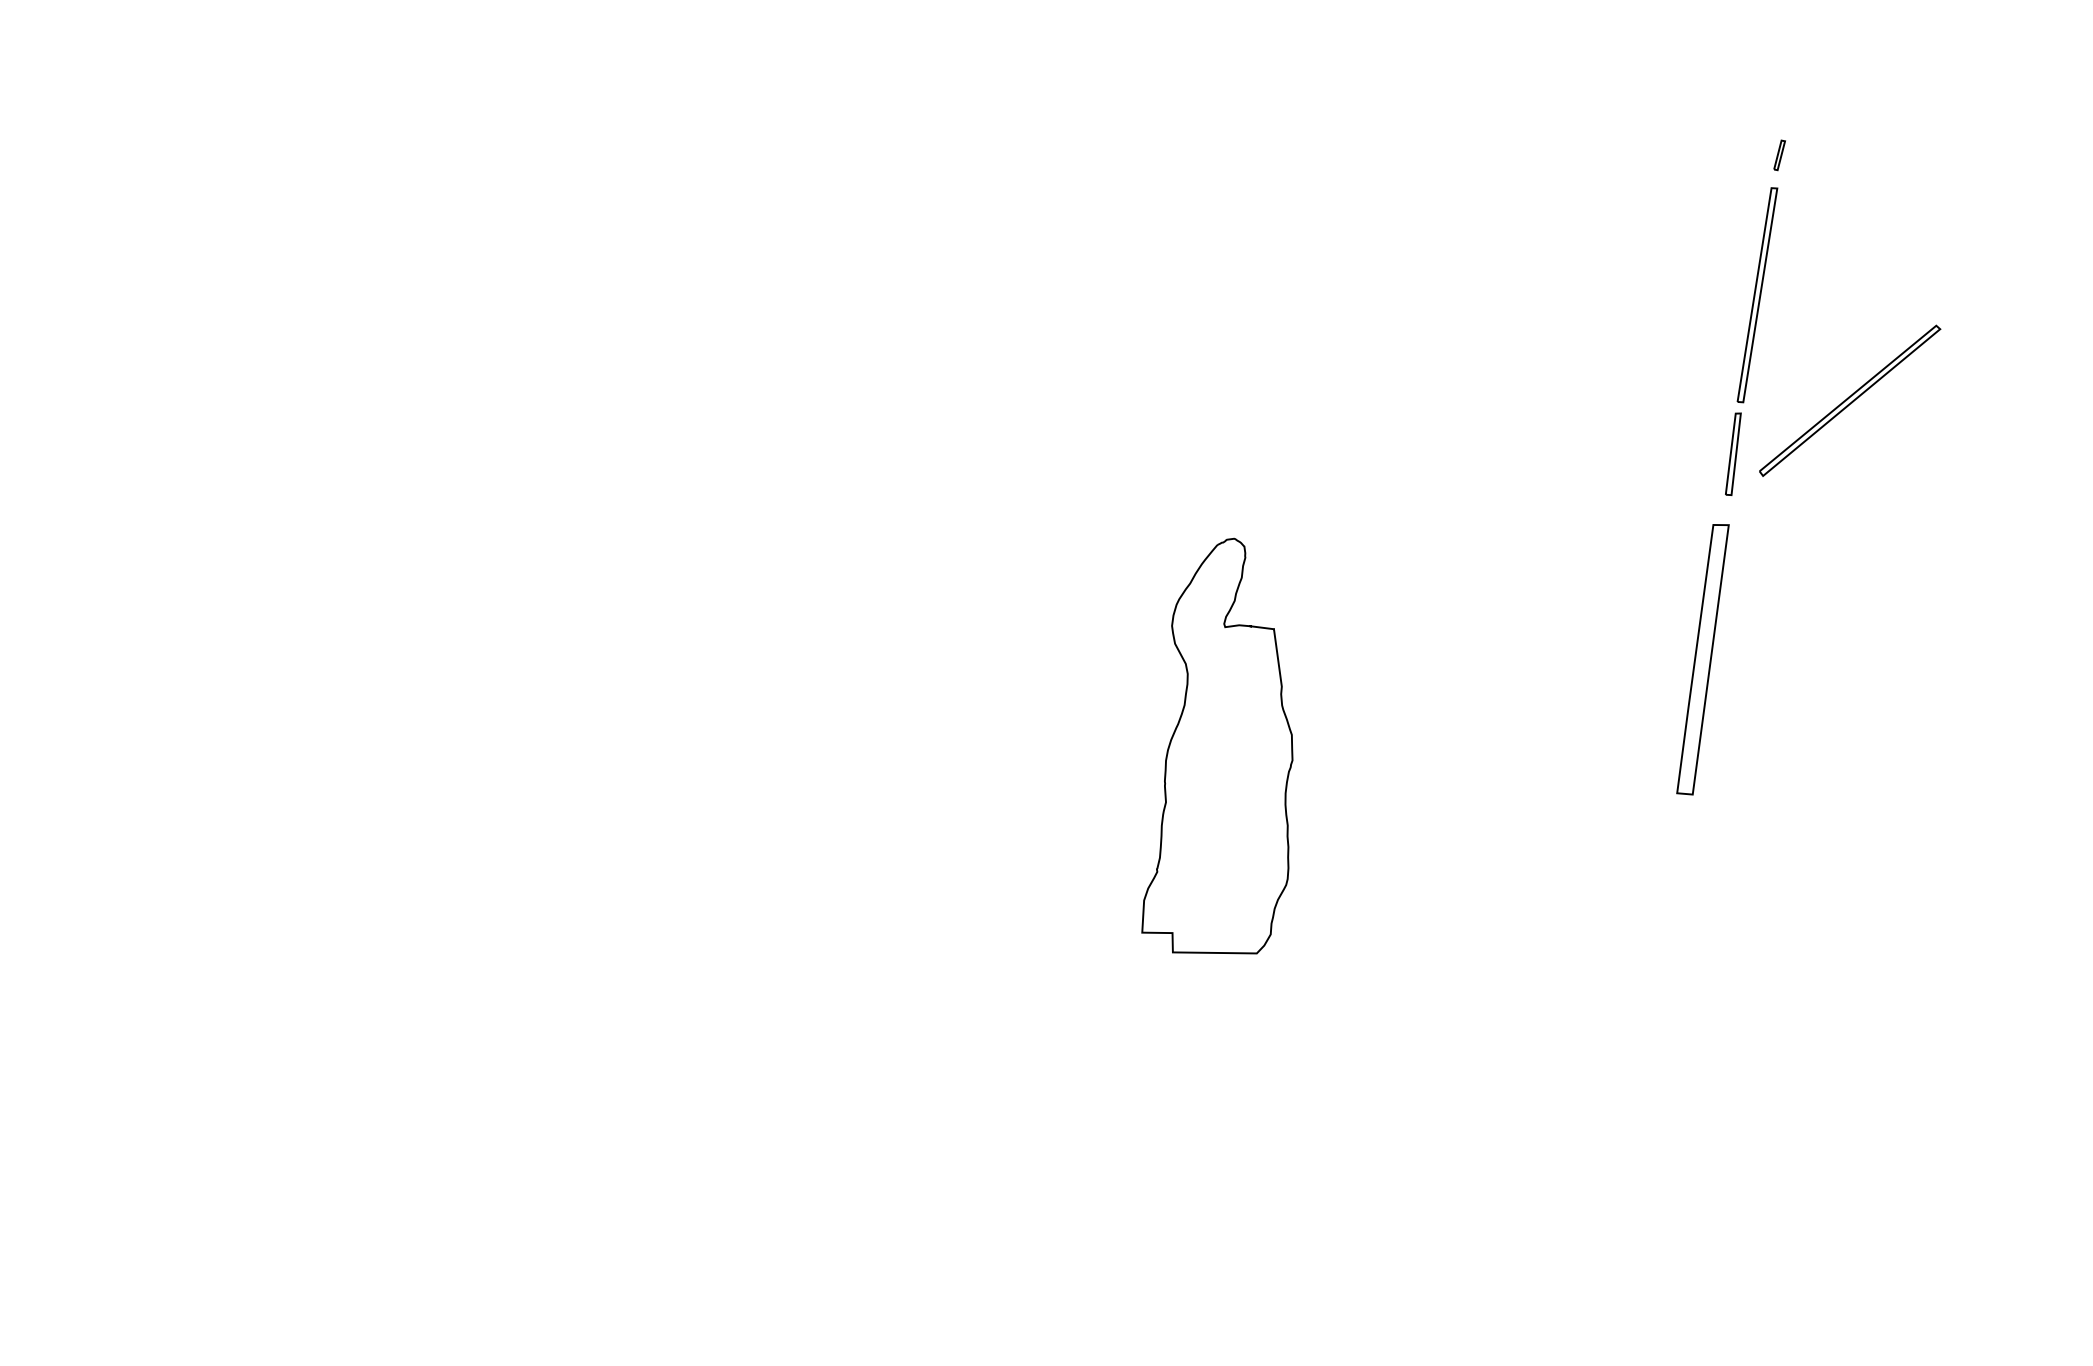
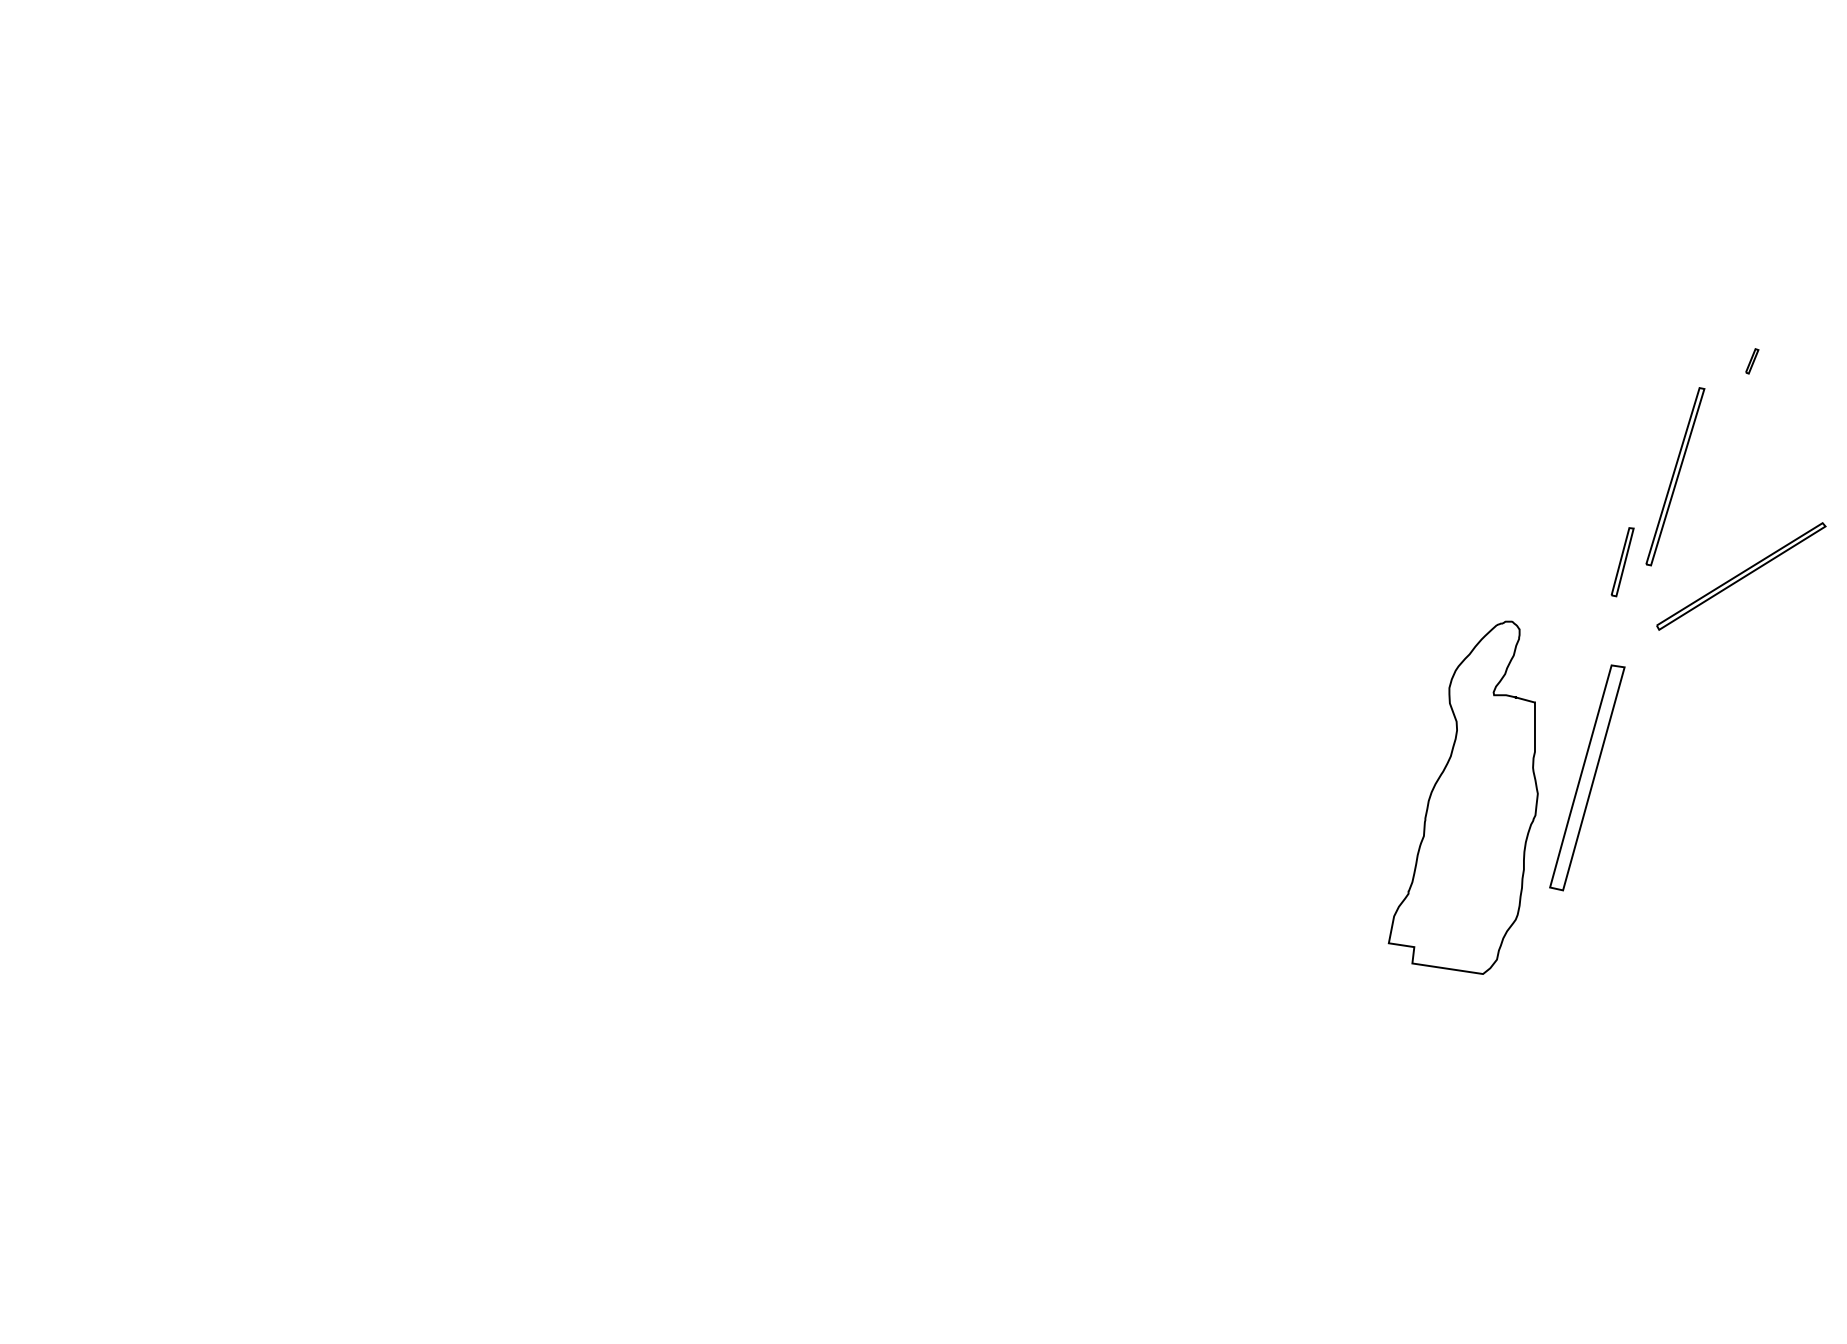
part: (1779, 155) -> (1752, 361), moved
part: (1733, 454) -> (1622, 562), moved
part: (1204, 751) -> (1462, 797), moved

